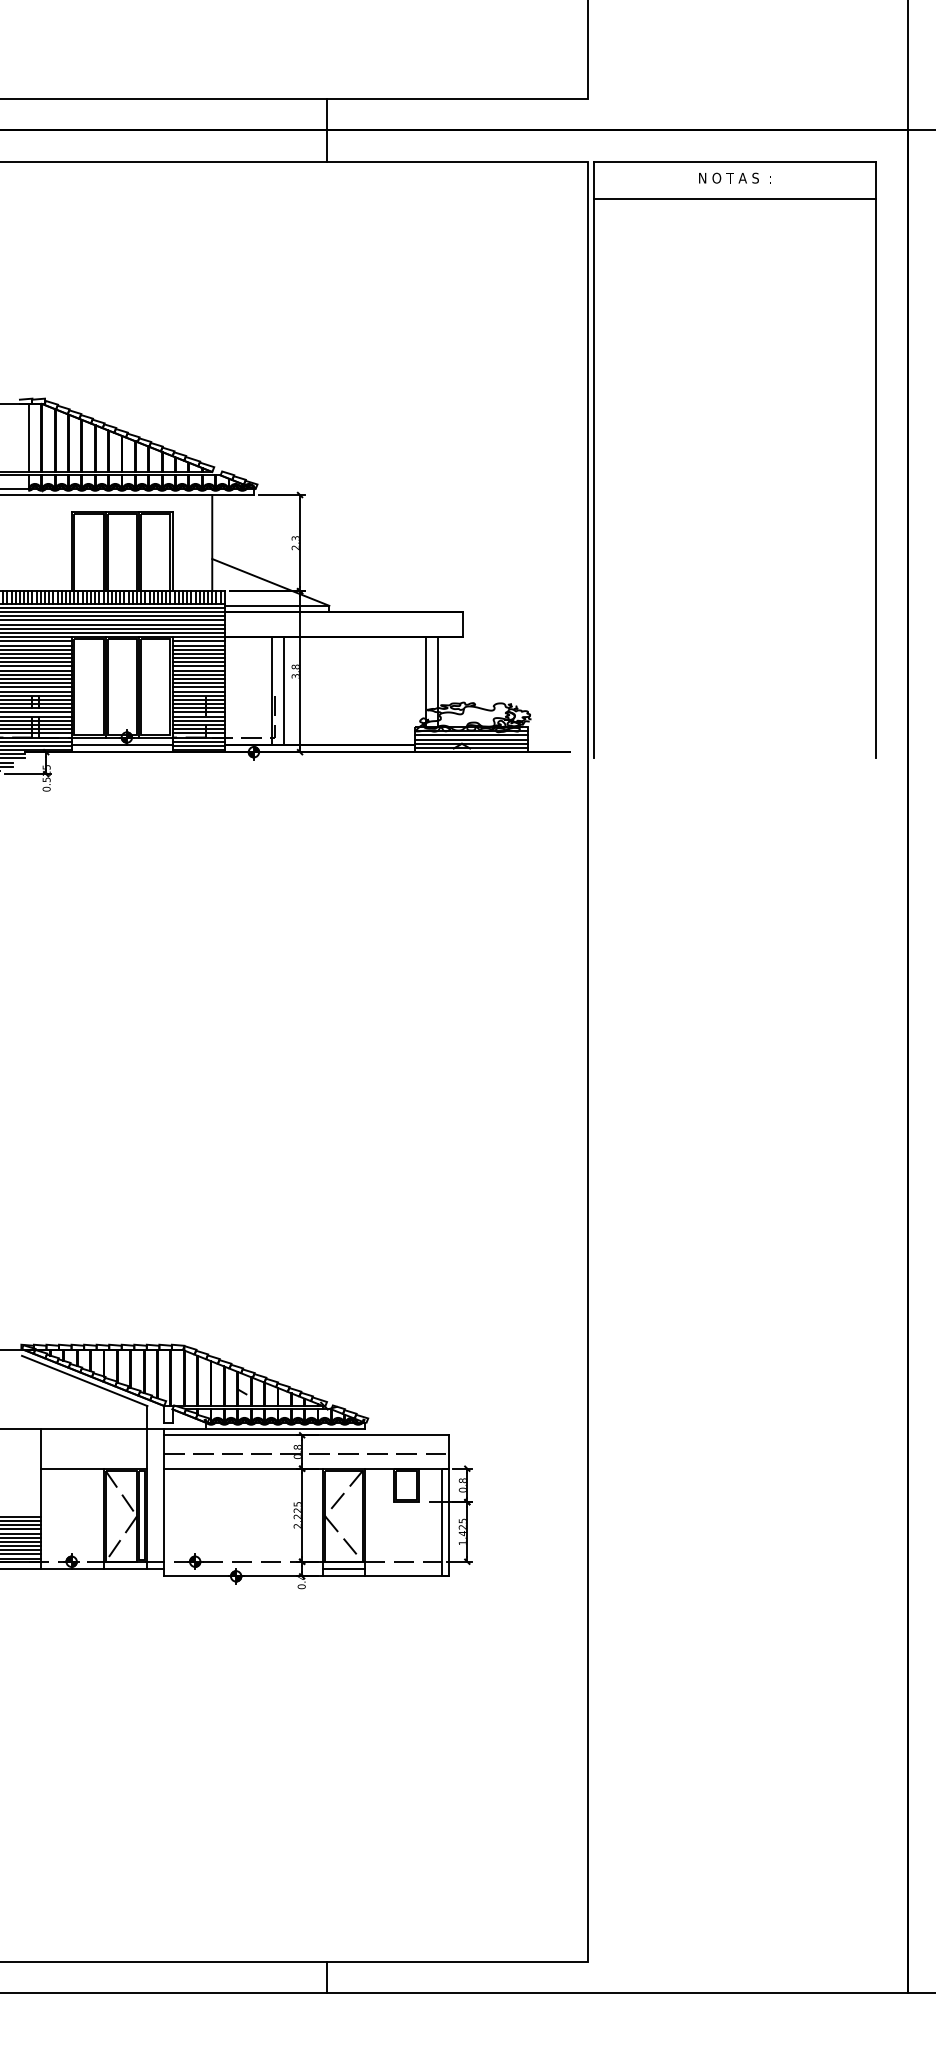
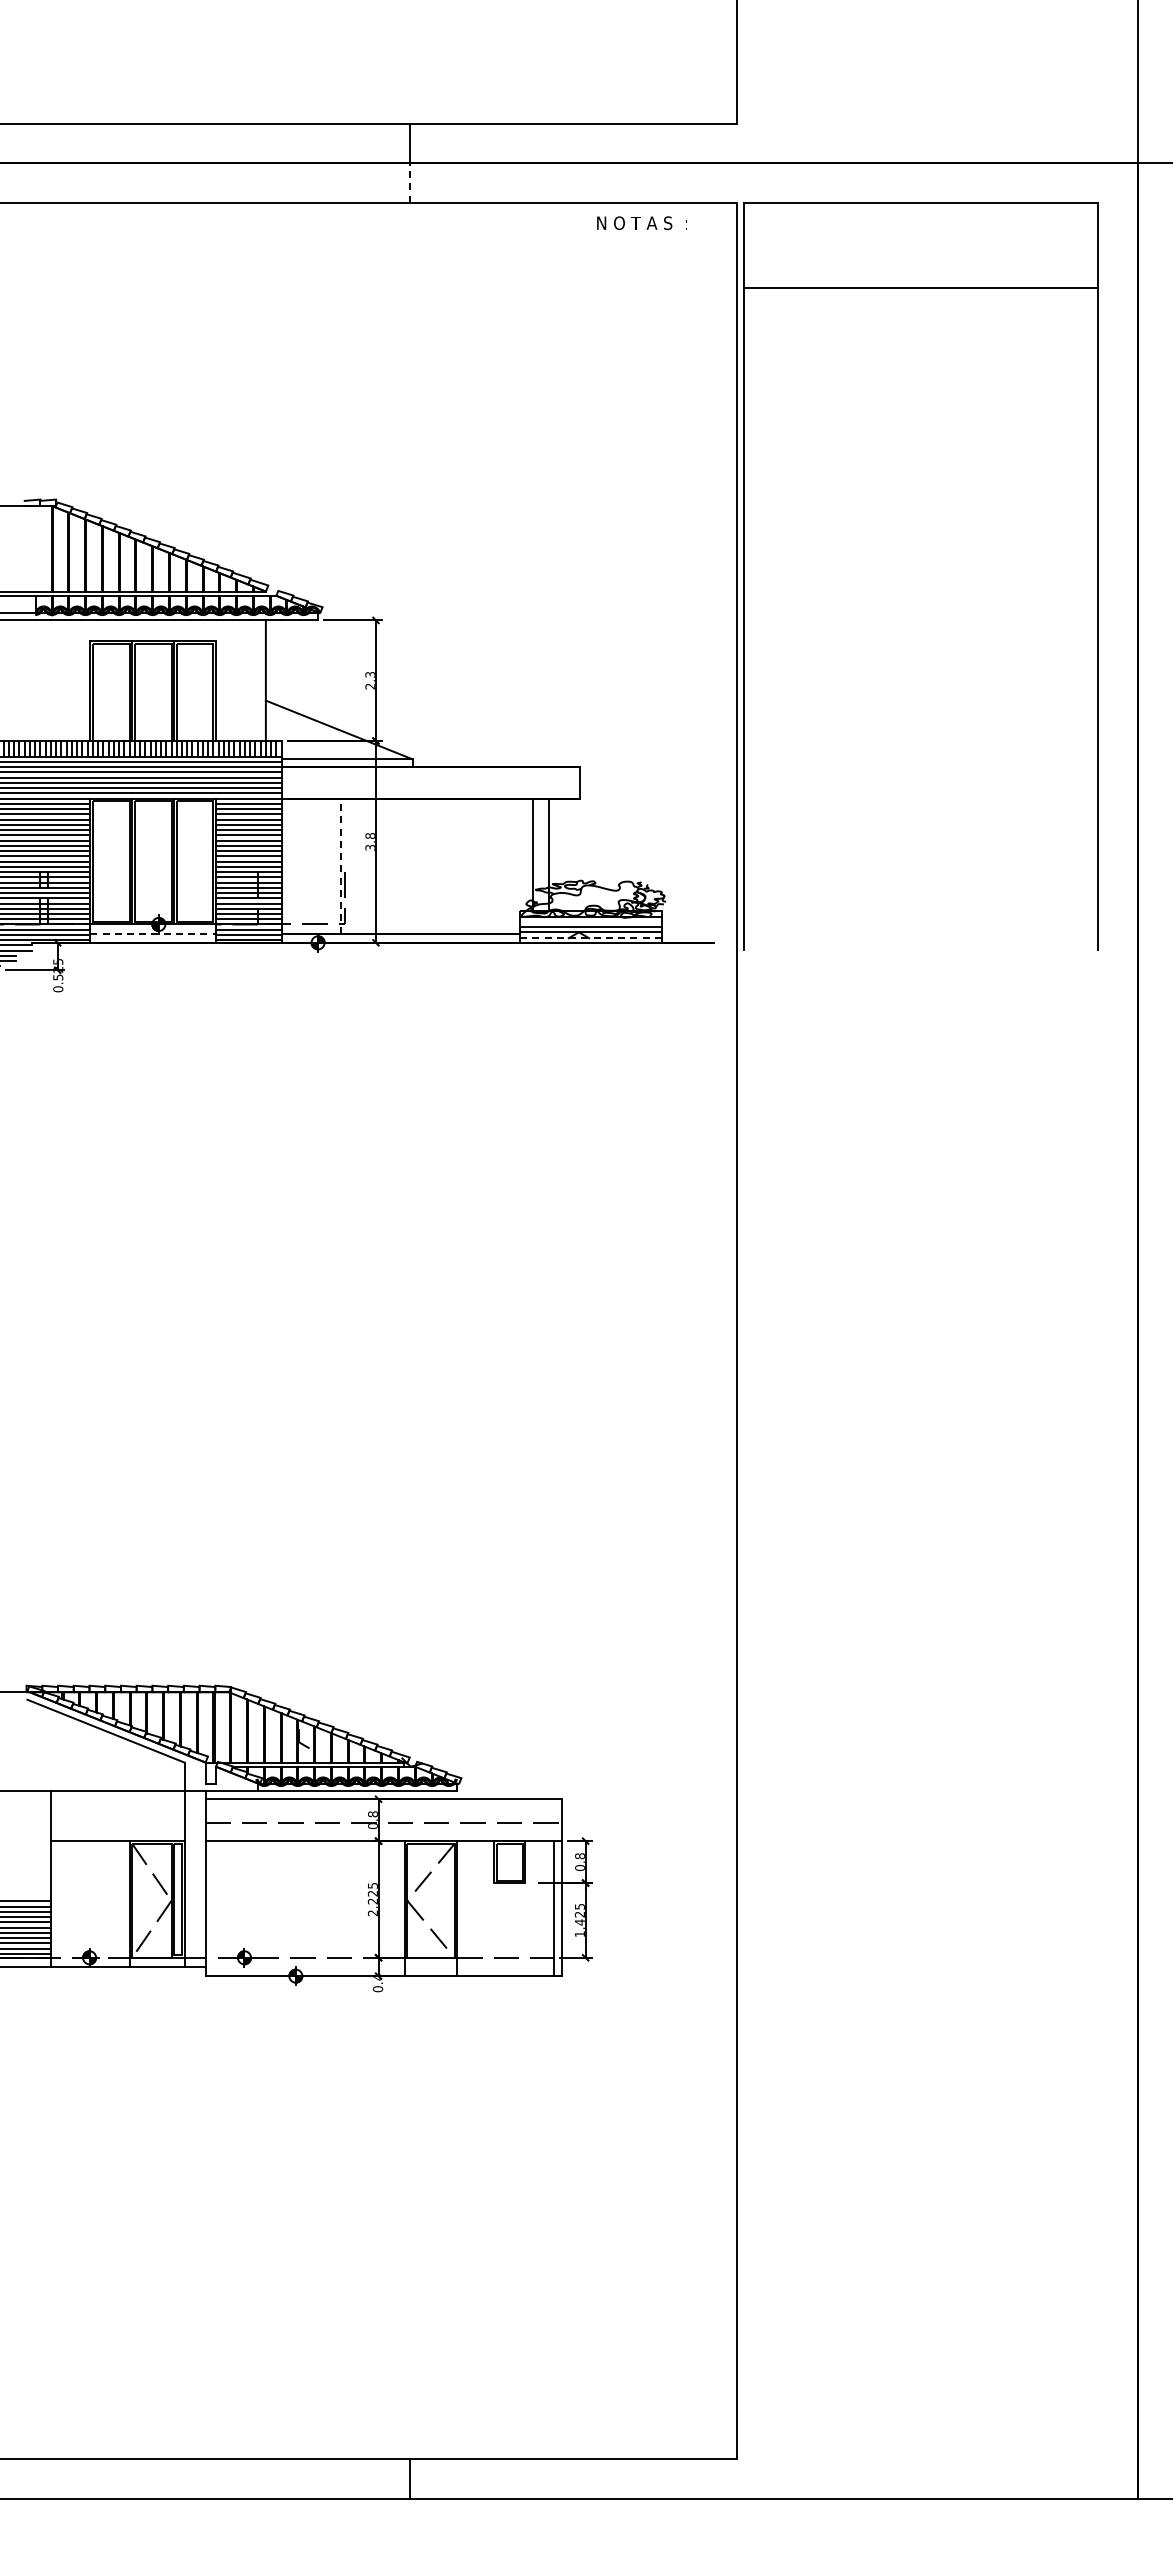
line: (327, 145) -> (410, 182), solid -> dashed
text: (734, 177) -> (641, 222), moved
line: (735, 199) -> (921, 287), moved
line: (28, 437) -> (35, 548), removed
line: (271, 690) -> (340, 865), solid -> dashed
line: (284, 690) -> (356, 865), removed
line: (471, 735) -> (590, 921), removed
line: (122, 744) -> (153, 933), solid -> dashed
line: (471, 747) -> (590, 937), solid -> dashed
line: (343, 1569) -> (430, 1967), removed

